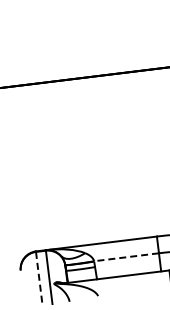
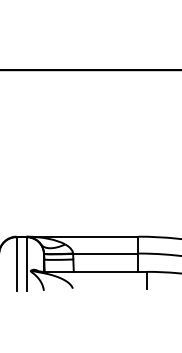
line: (126, 257) -> (105, 253), dashed -> solid
line: (39, 279) -> (16, 264), dashed -> solid

